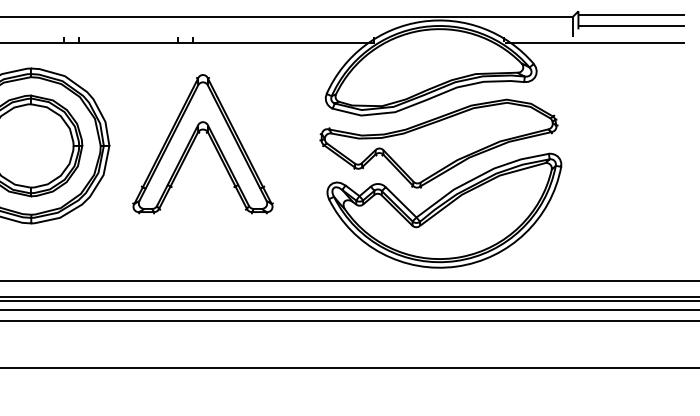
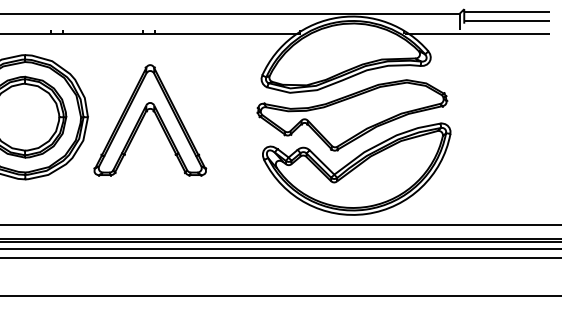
part: (194, 141) -> (143, 118), moved

